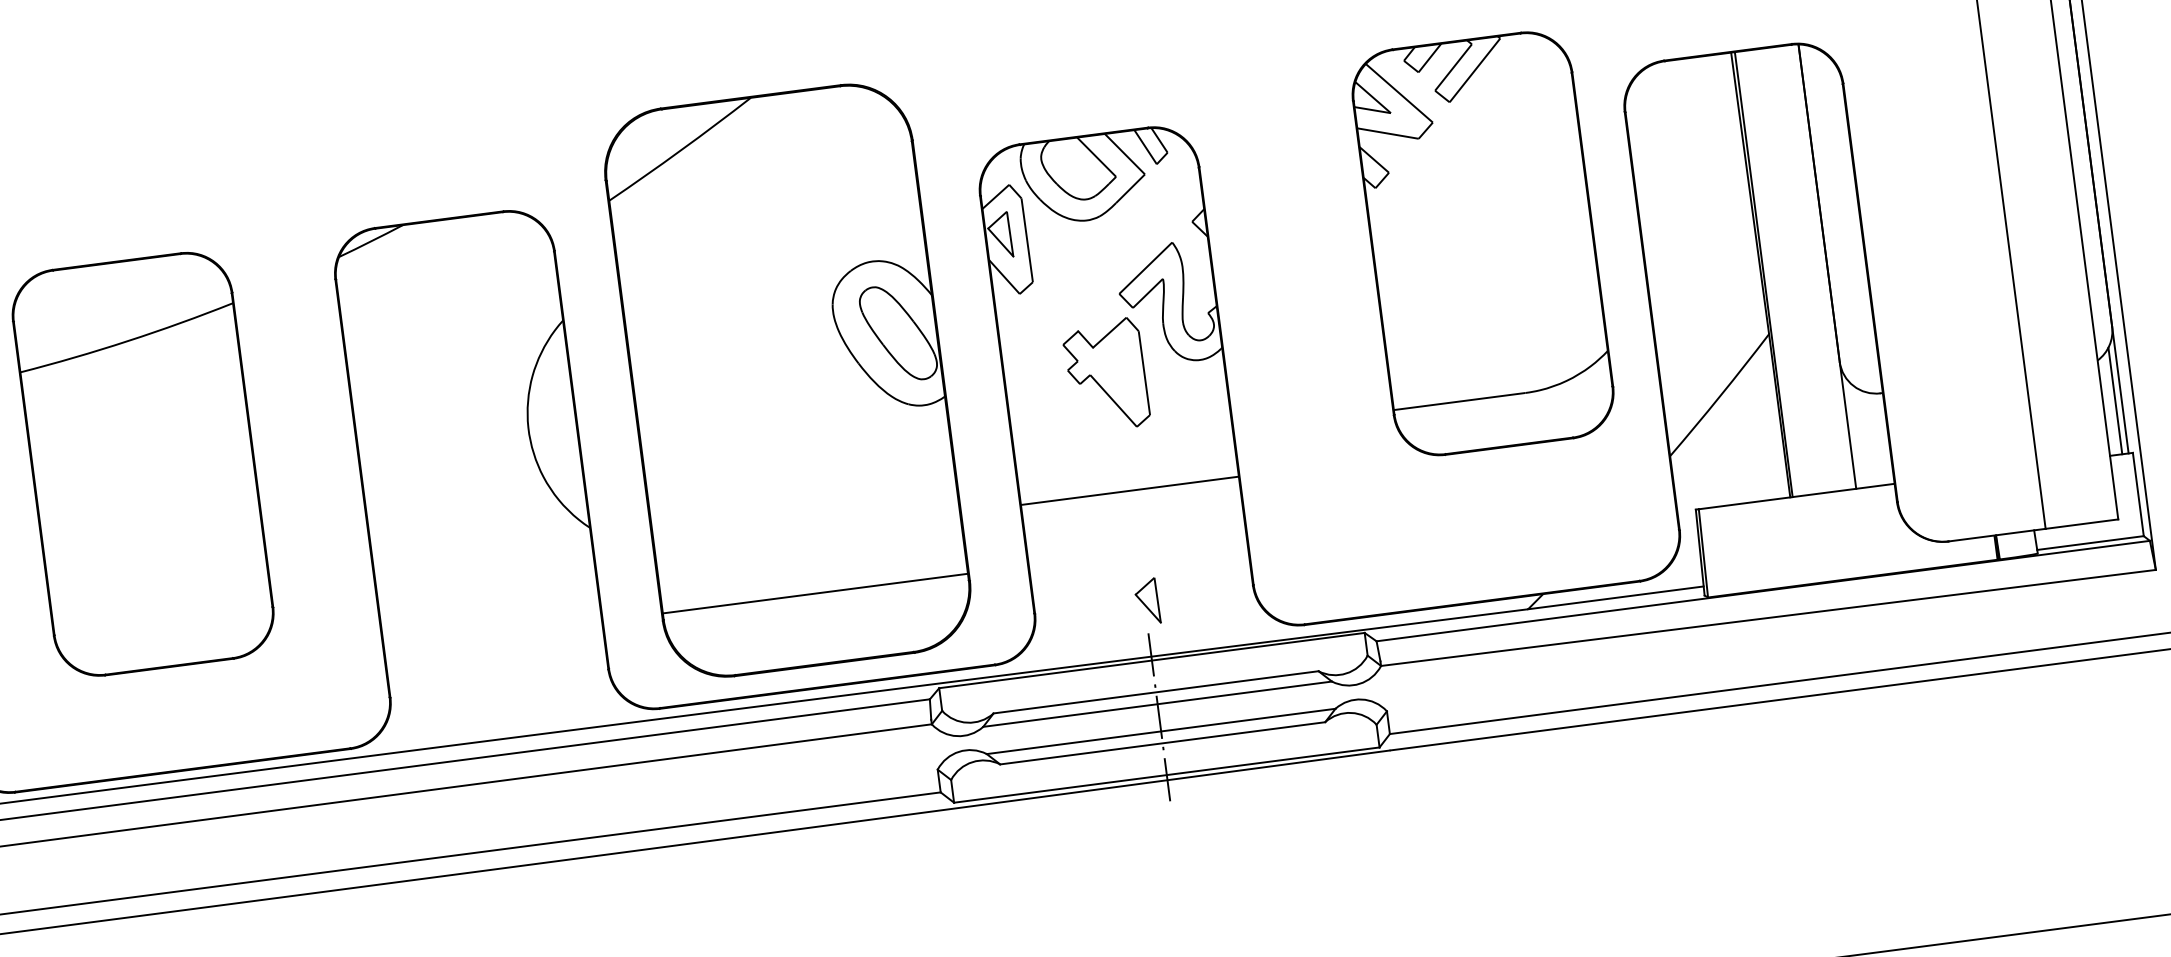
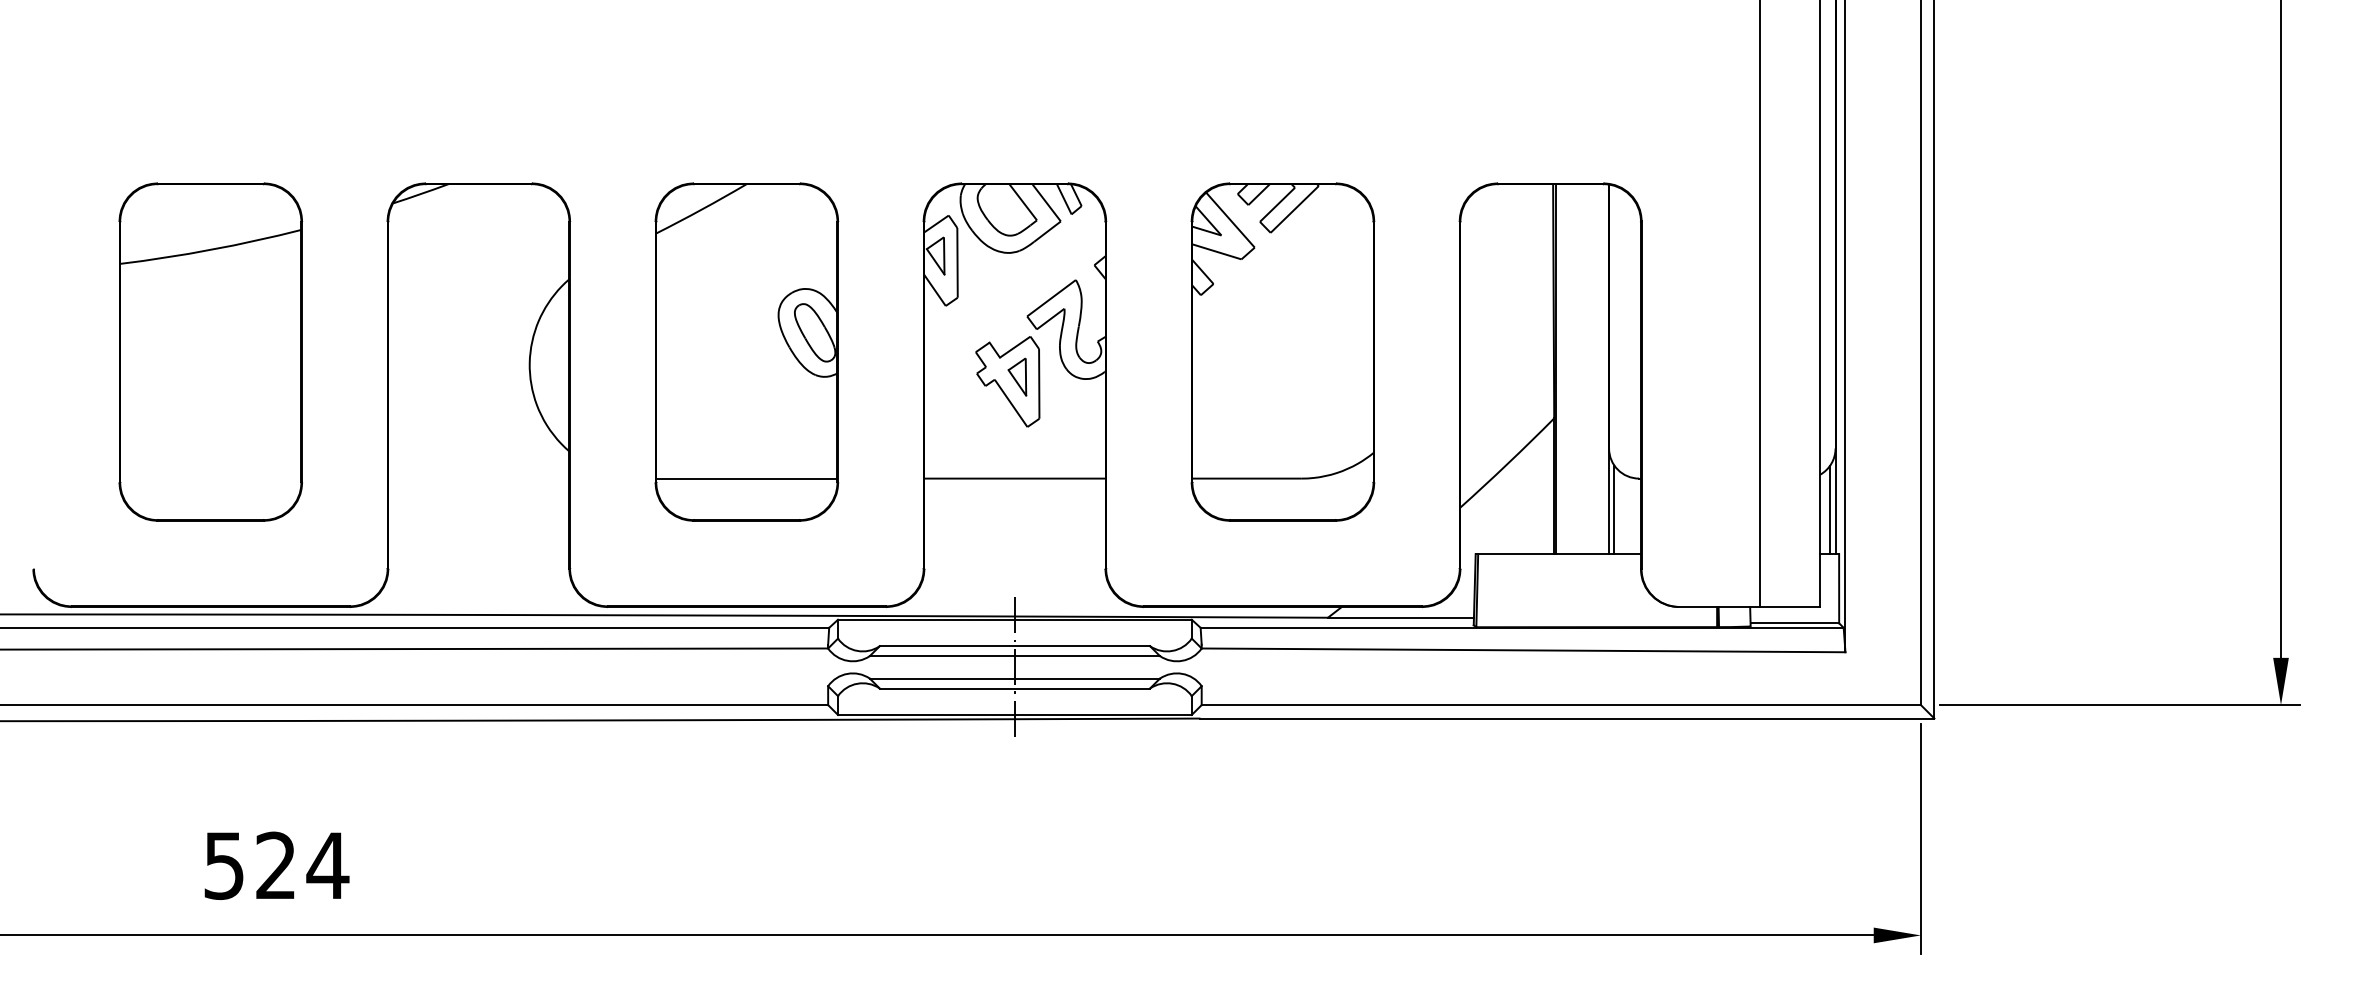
part: (1482, 243) -> (1282, 351), moved
part: (787, 379) -> (746, 351), size x0.71
line: (1855, 434) -> (1614, 509), added
part: (1147, 600) -> (1017, 376), moved

